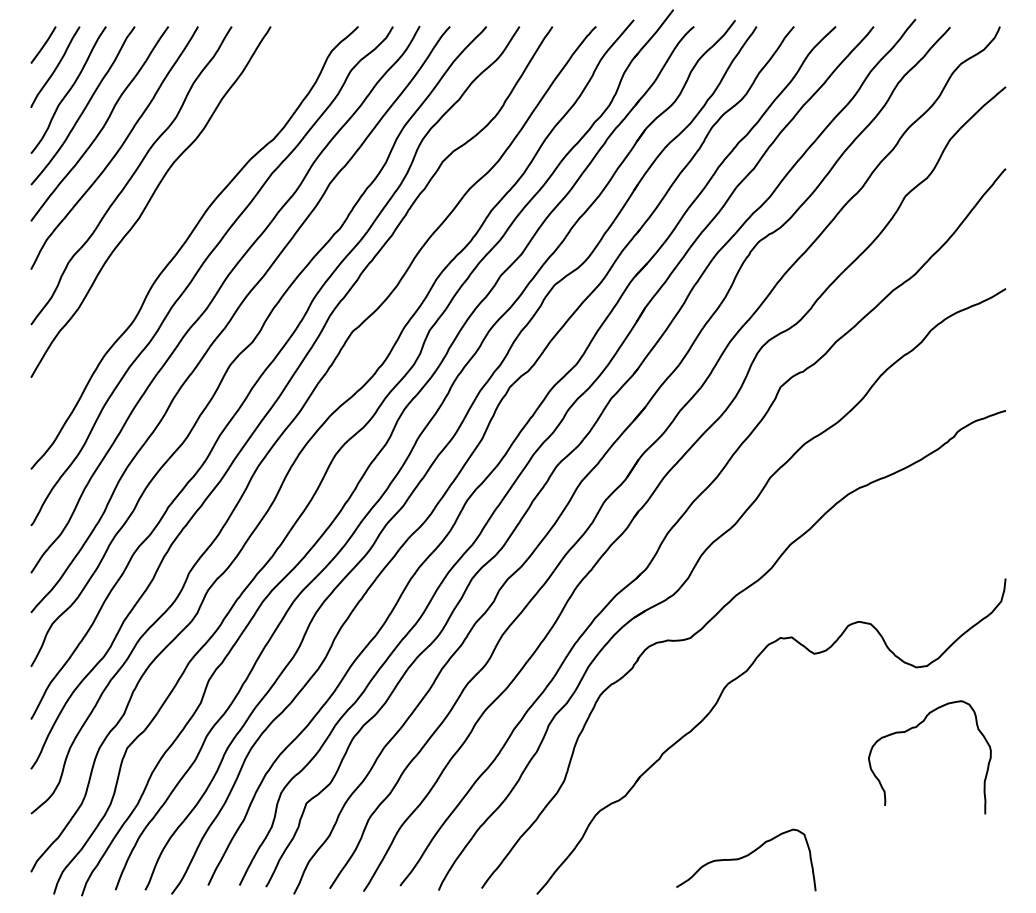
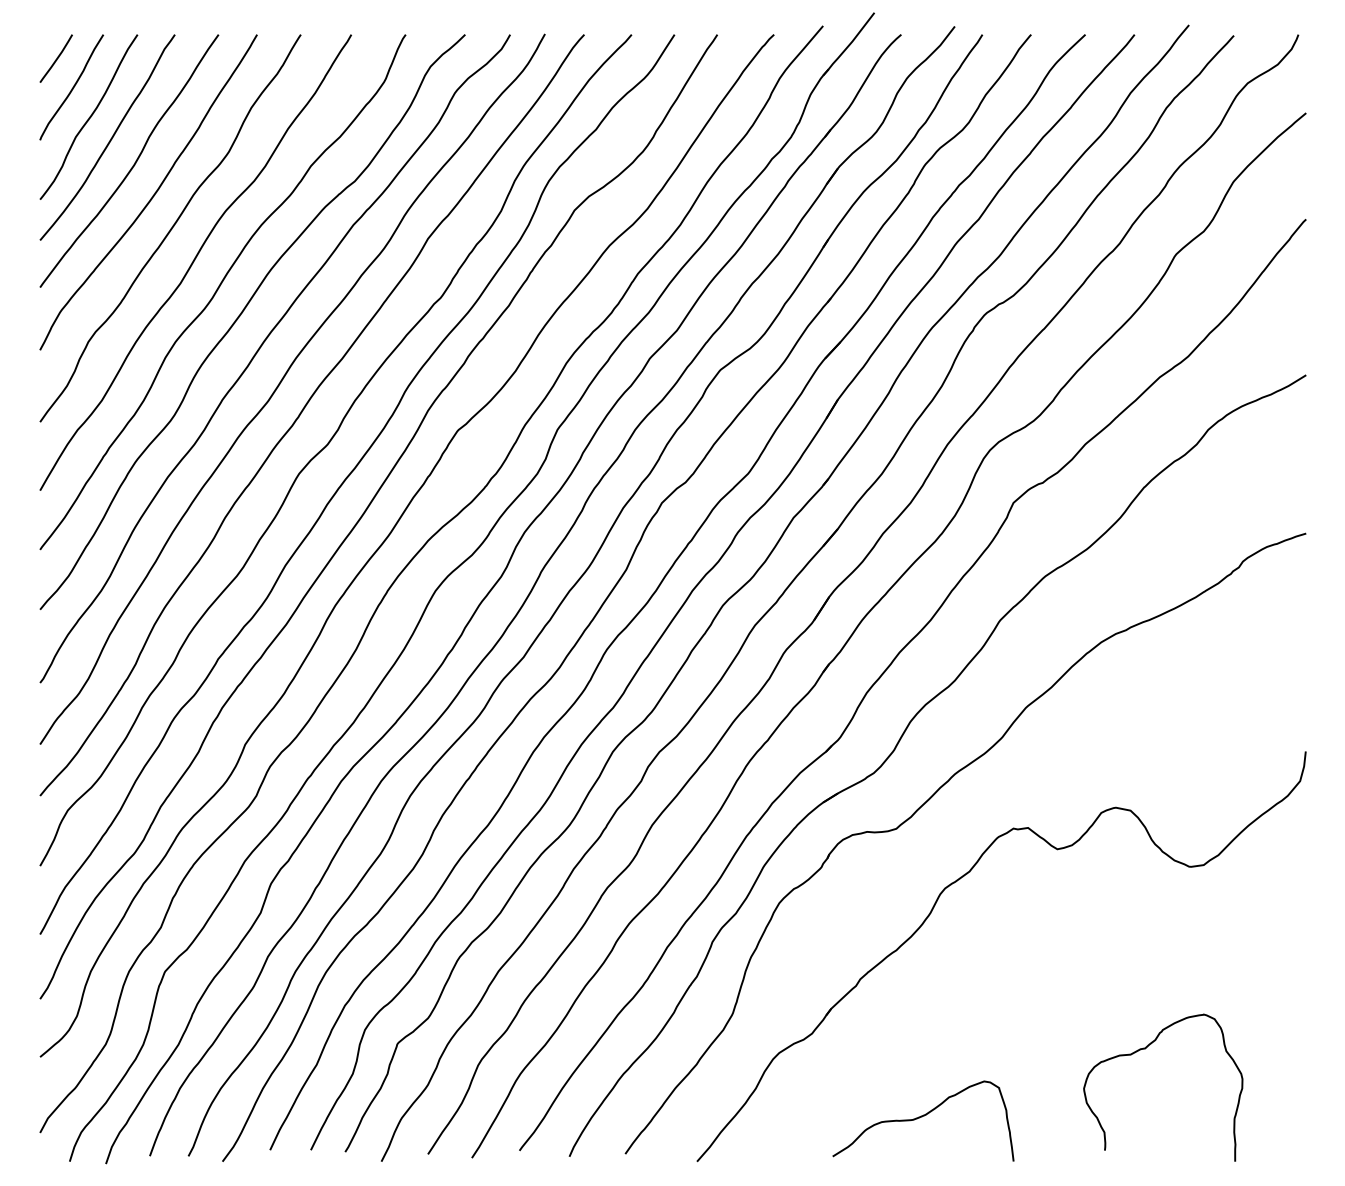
curve: (168, 223) -> (218, 290), added
curve: (915, 728) -> (1144, 1050), moved
curve: (745, 857) -> (922, 1117), moved

